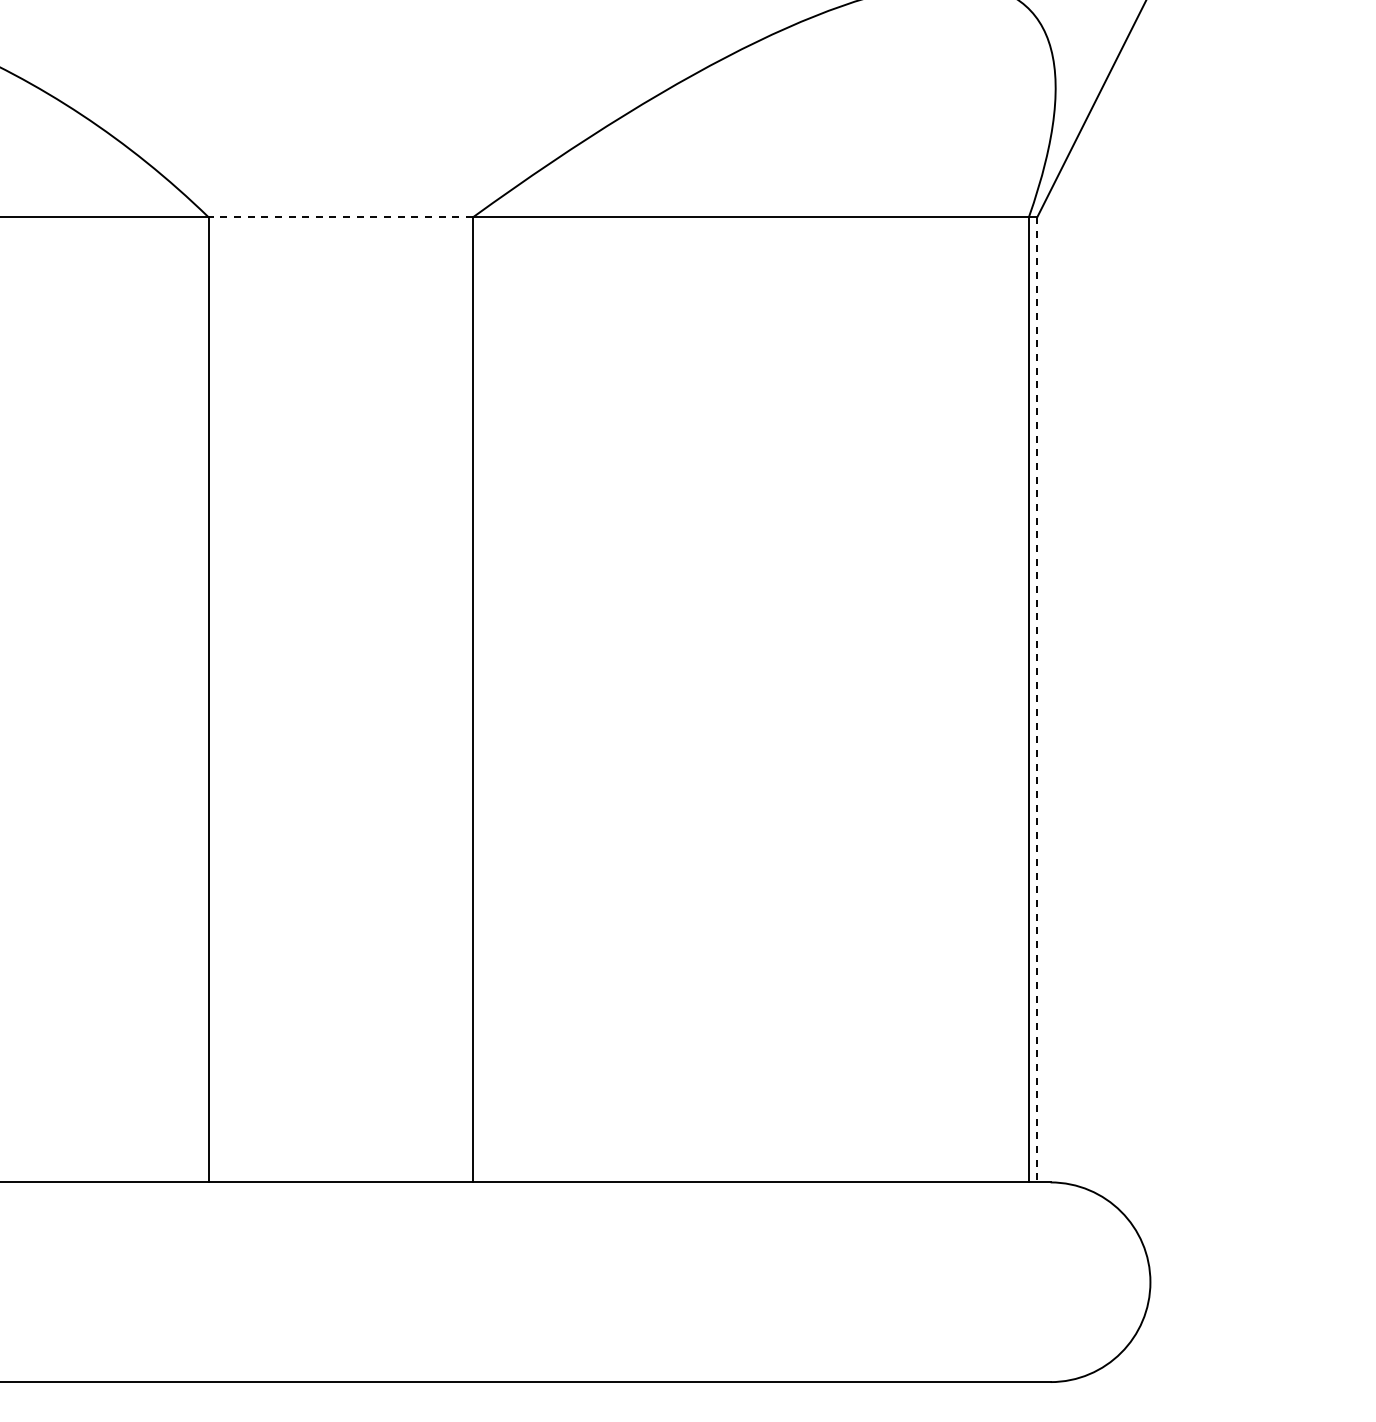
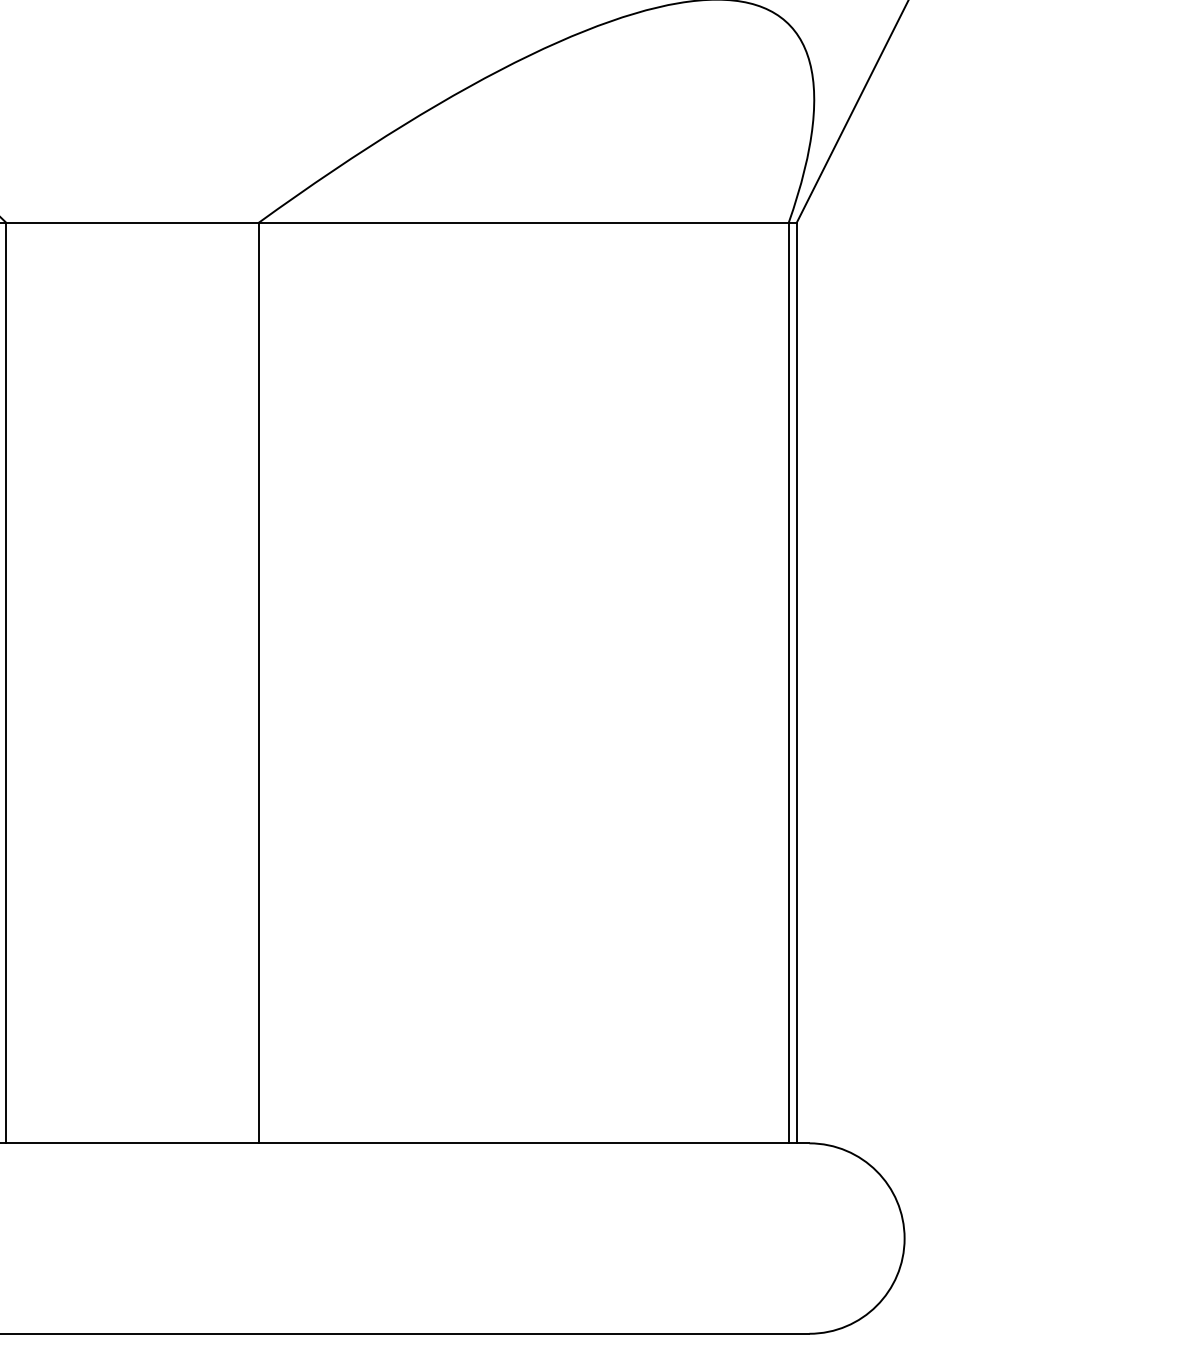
line: (340, 217) -> (132, 223), dashed -> solid
line: (1037, 699) -> (796, 682), dashed -> solid

